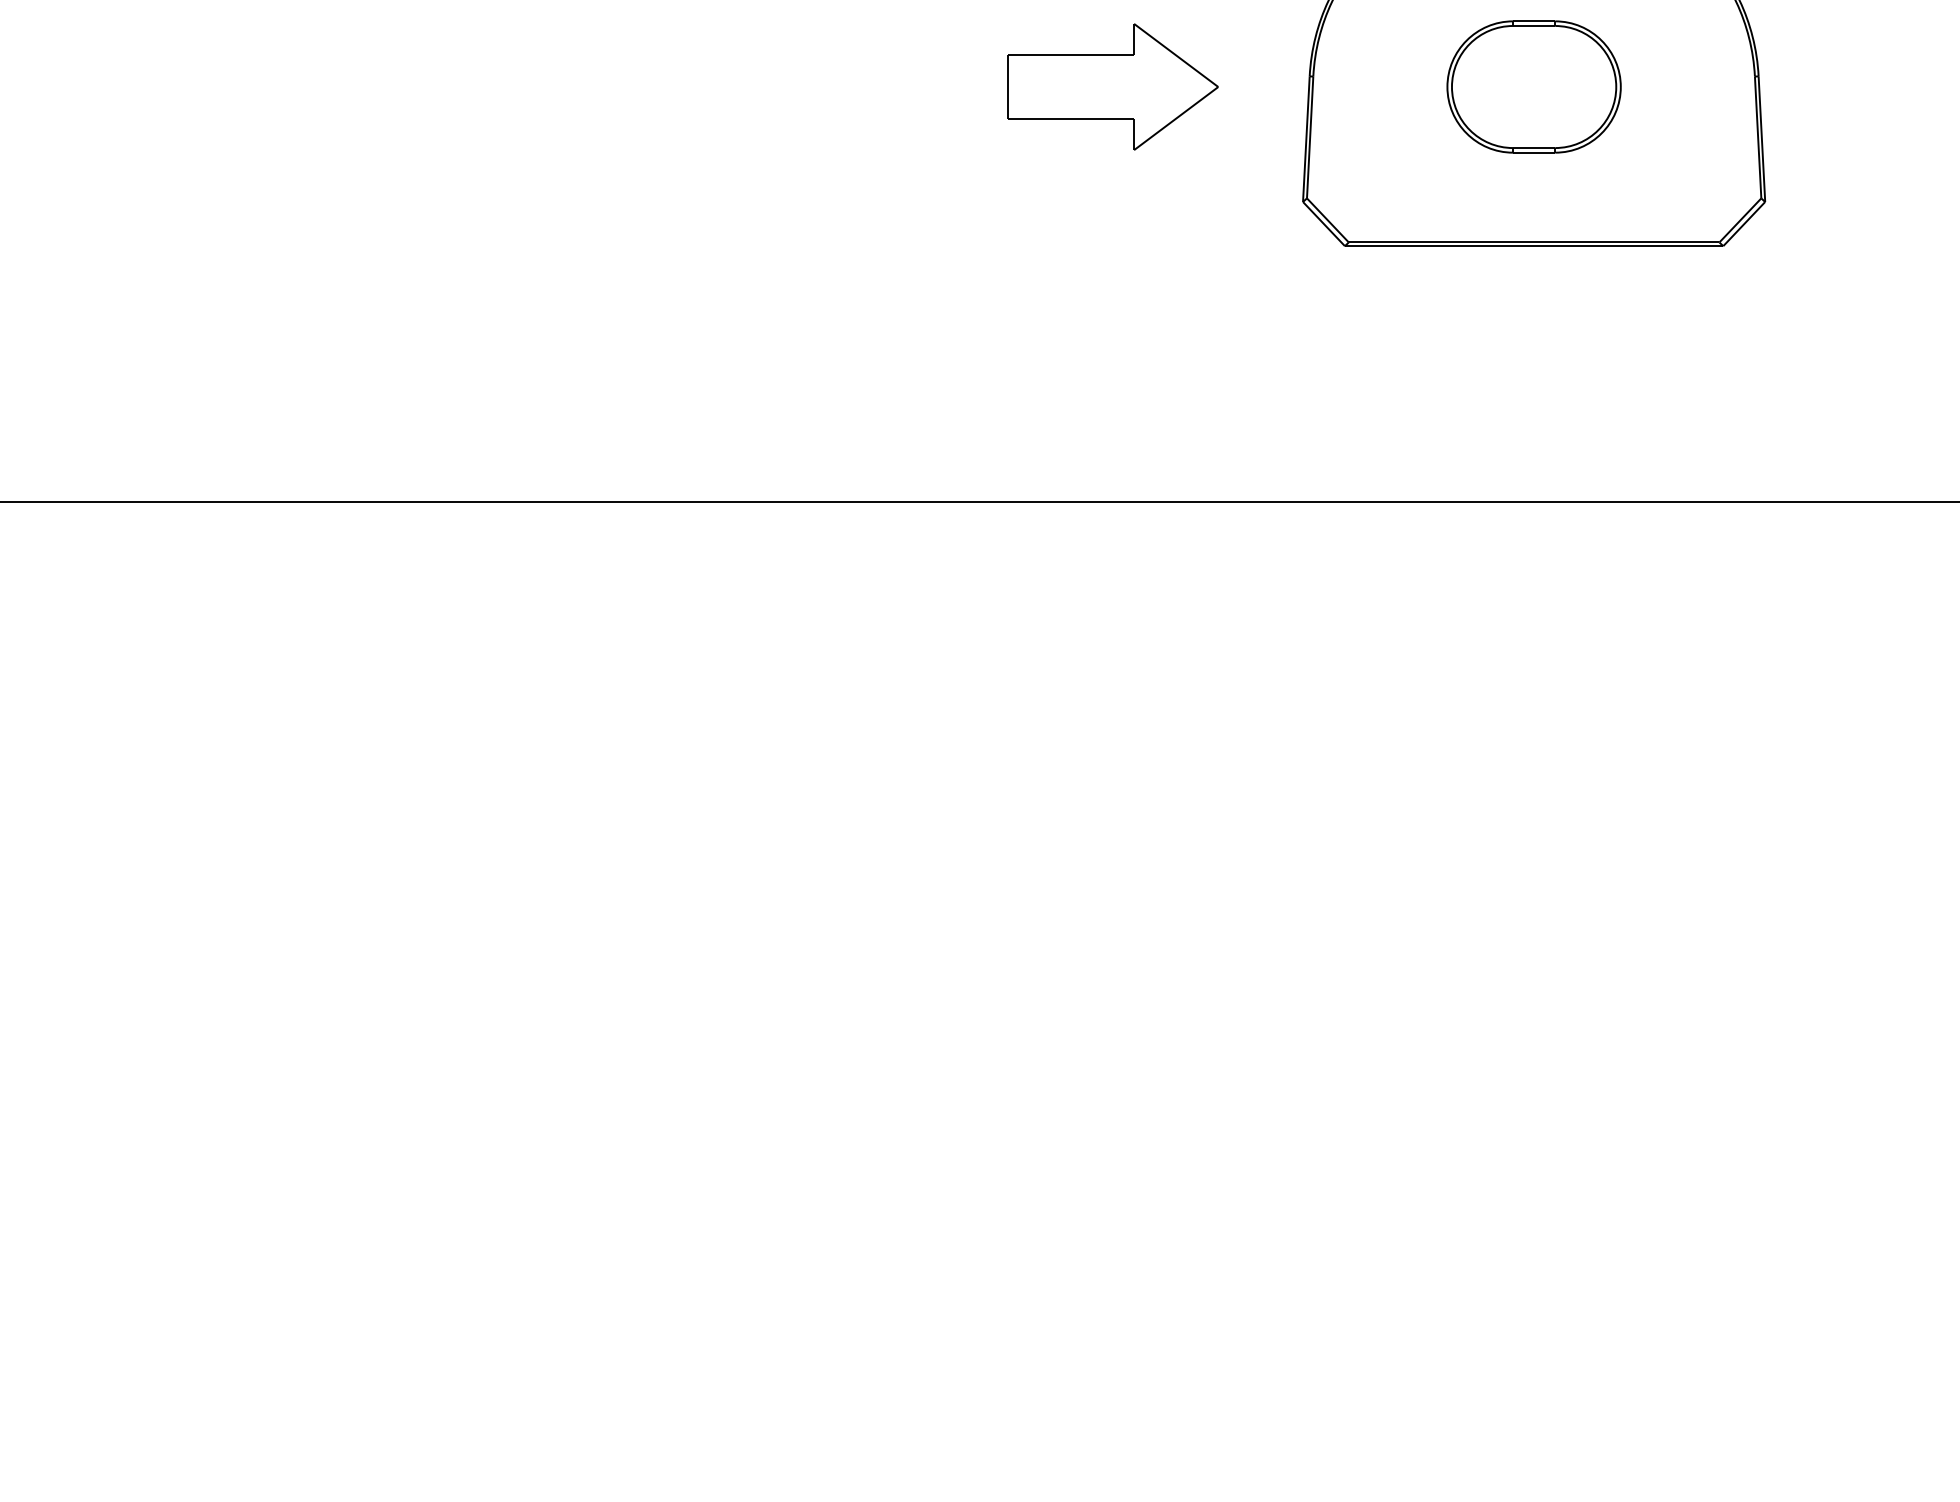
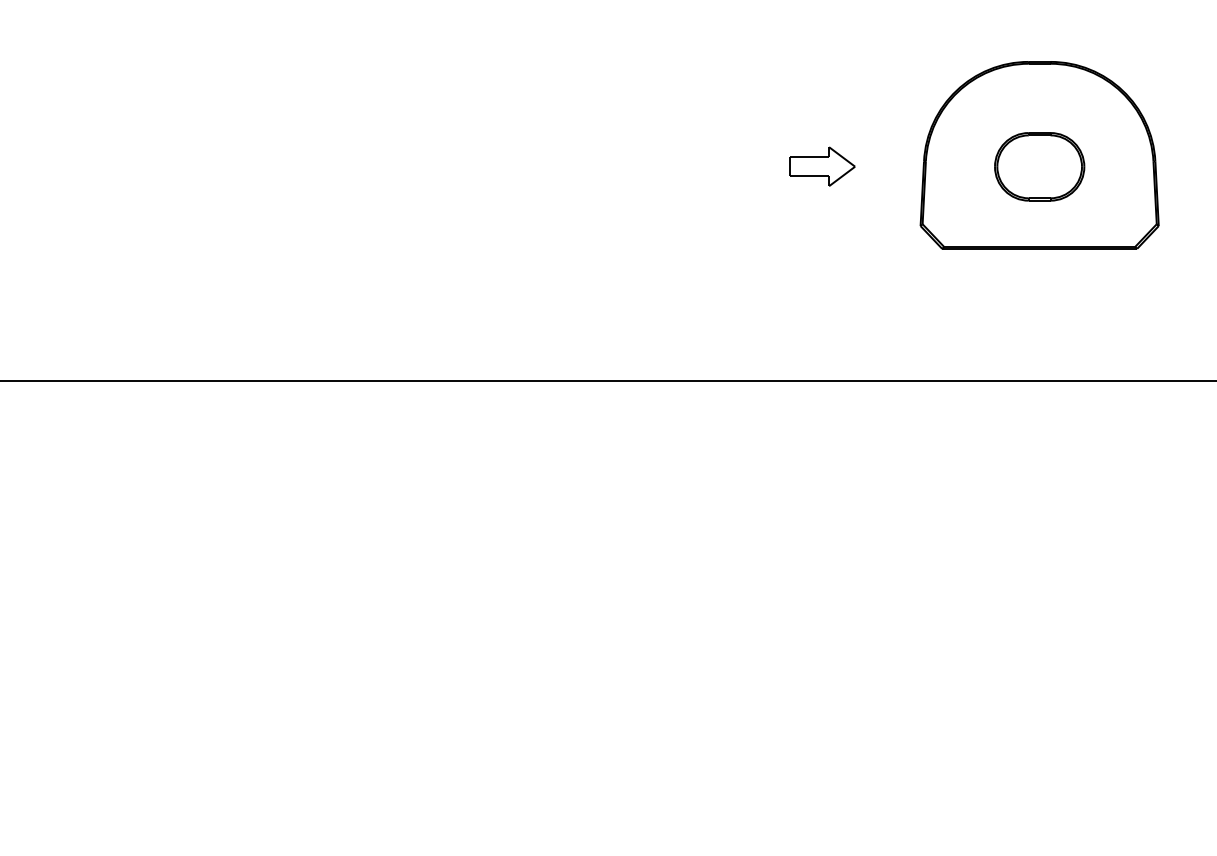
part: (1112, 86) -> (822, 166), size x0.6

